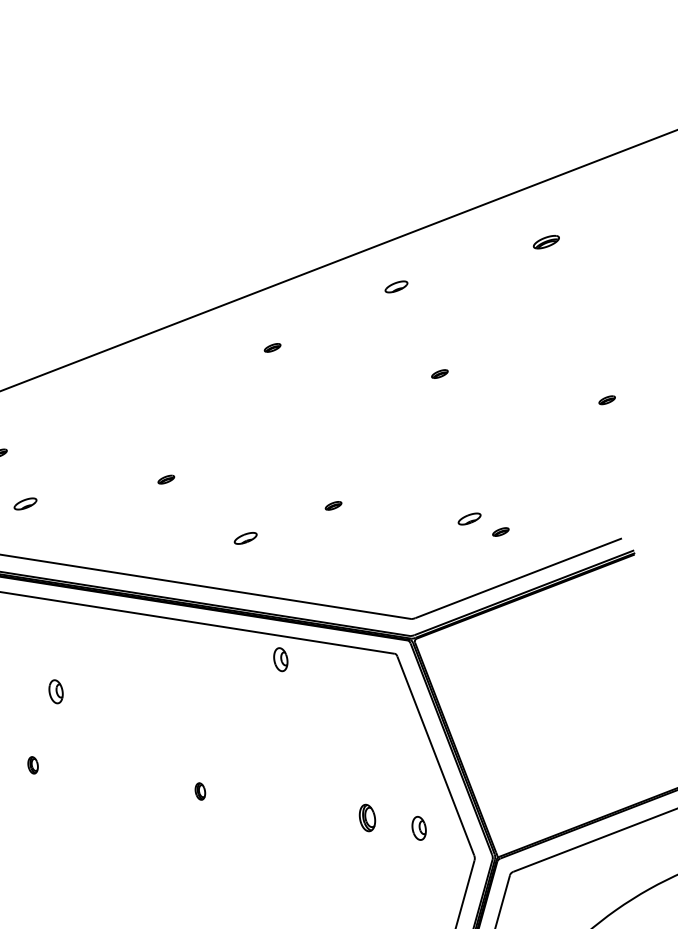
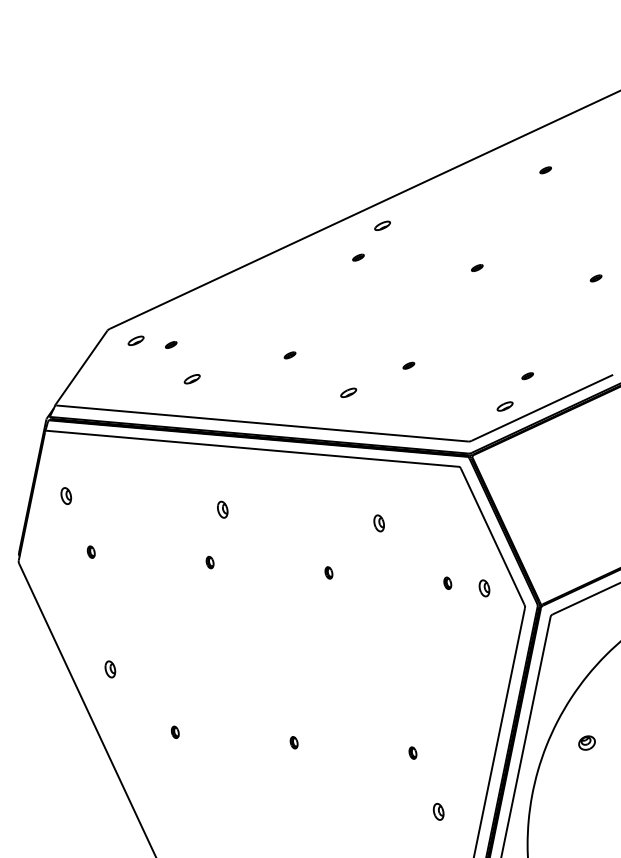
part: (545, 242) -> (545, 170), size x0.62
part: (396, 286) -> (382, 225), moved
part: (468, 518) -> (504, 406), moved
part: (279, 659) -> (378, 523), moved
part: (367, 816) -> (447, 582), size x0.62

